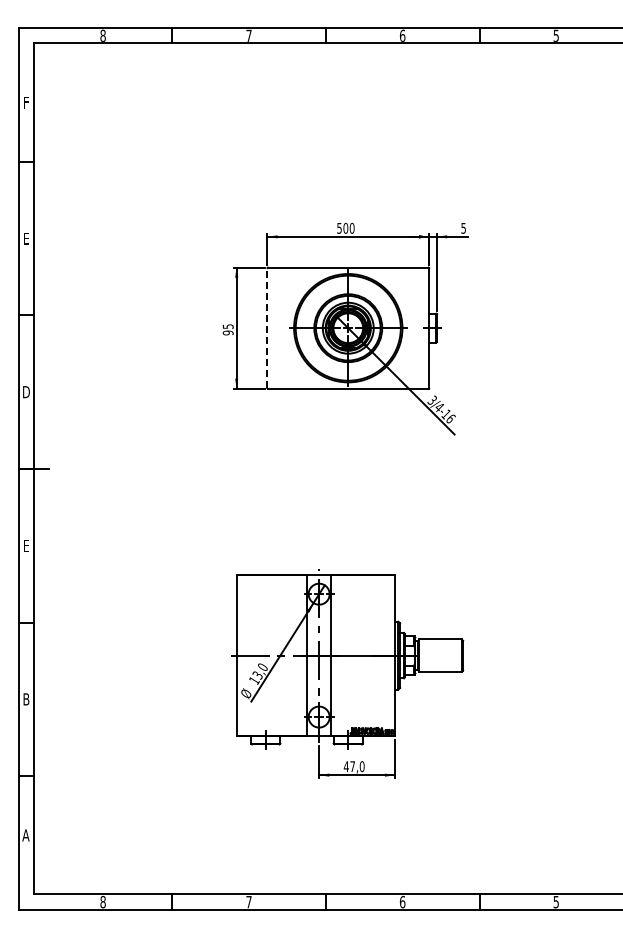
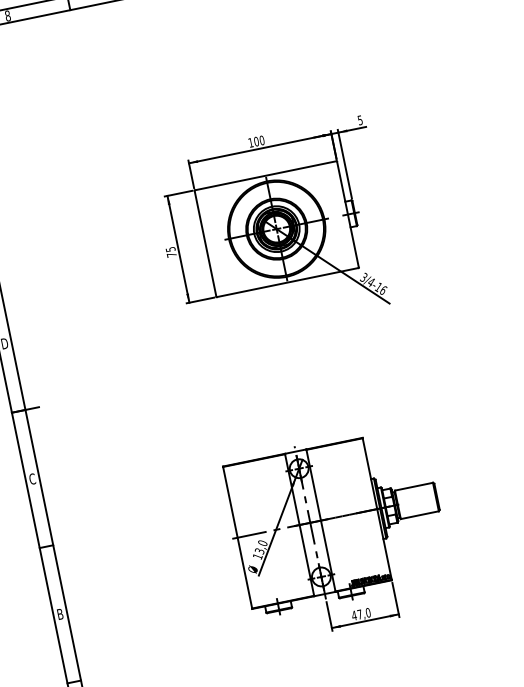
text: (339, 228) -> (250, 142), 500 -> 100
line: (267, 327) -> (205, 243), dashed -> solid
text: (227, 332) -> (171, 254), 95 -> 75
text: (26, 545) -> (32, 478), E -> C

